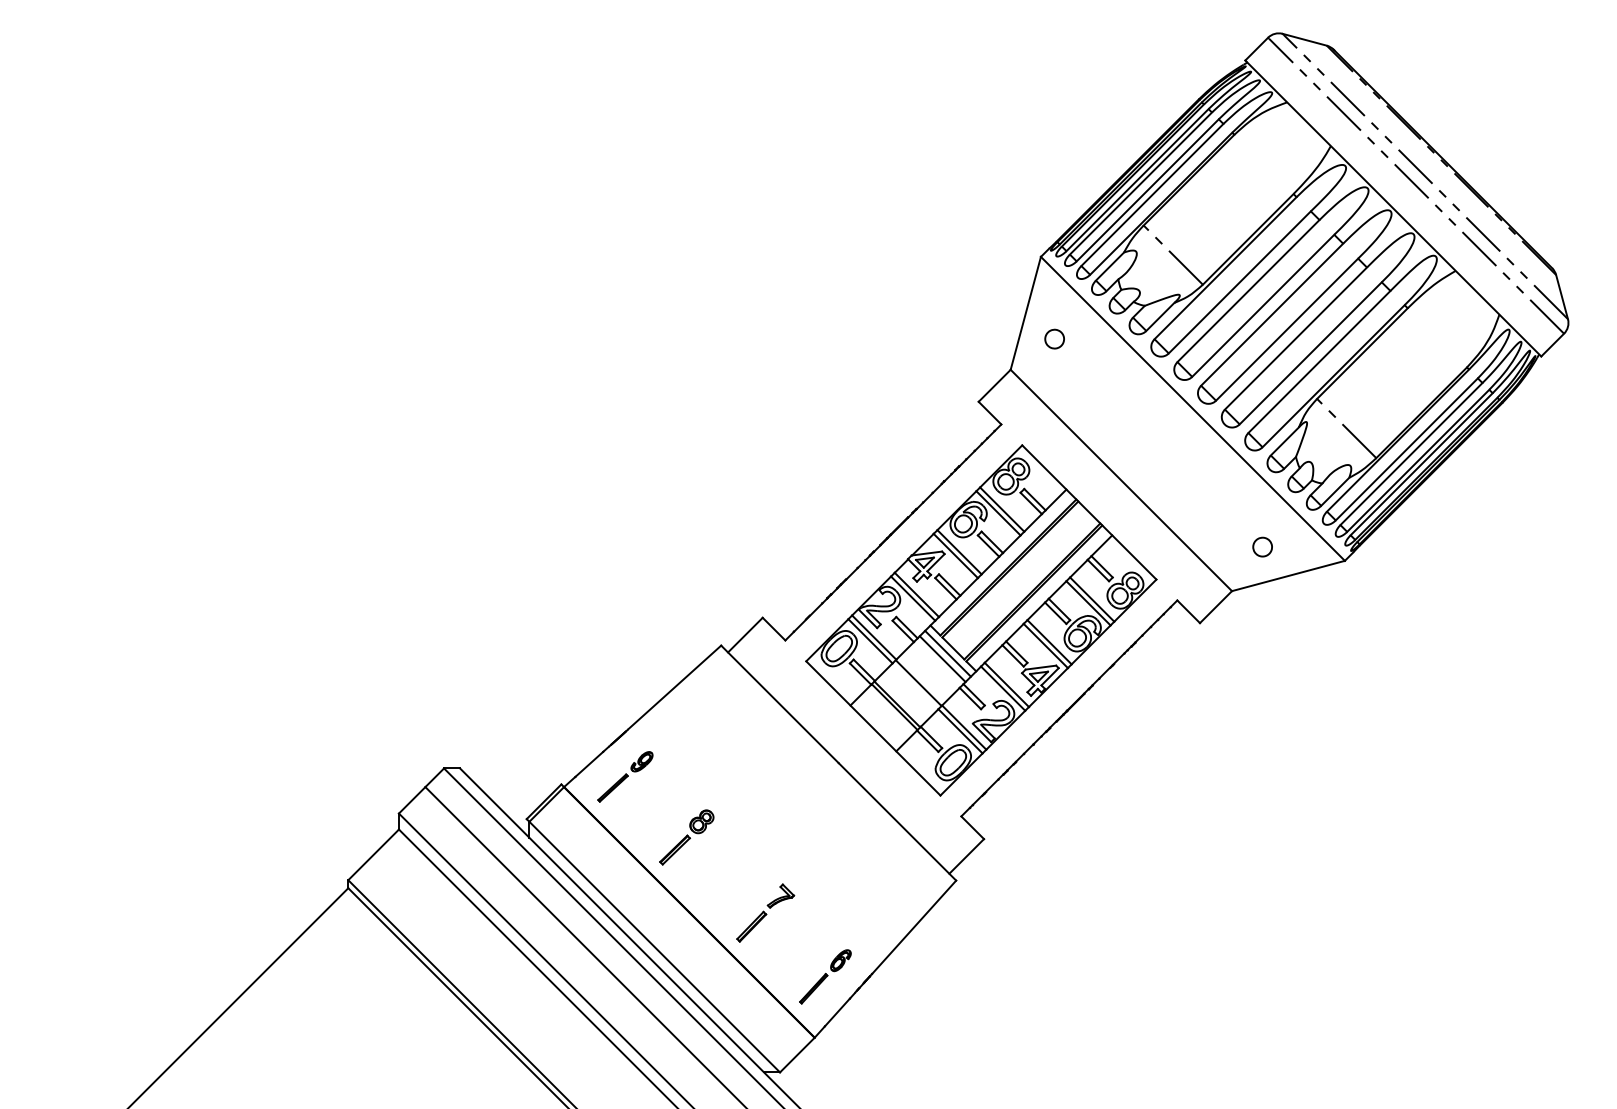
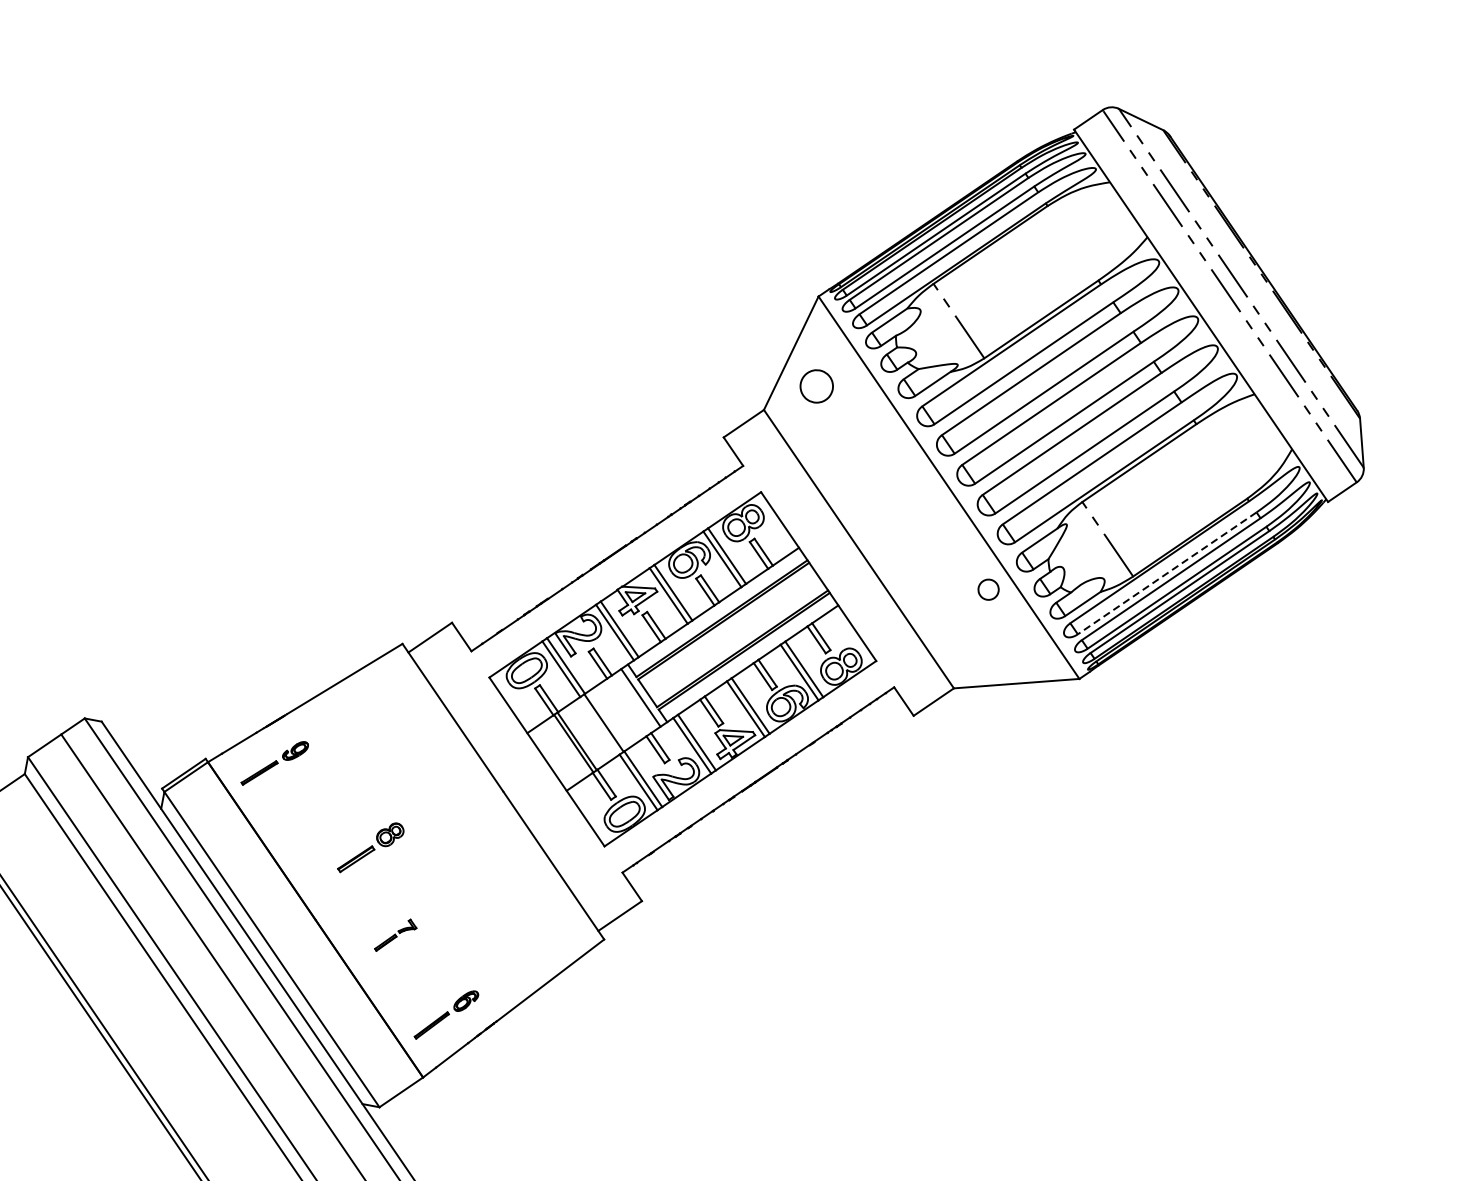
part: (1054, 338) -> (816, 385), size x1.6
line: (1406, 449) -> (1166, 573), solid -> dashed
part: (1262, 546) -> (988, 589), moved
line: (942, 659) -> (633, 702), removed
part: (686, 837) -> (370, 848), moved
part: (765, 912) -> (396, 935), size x0.6

